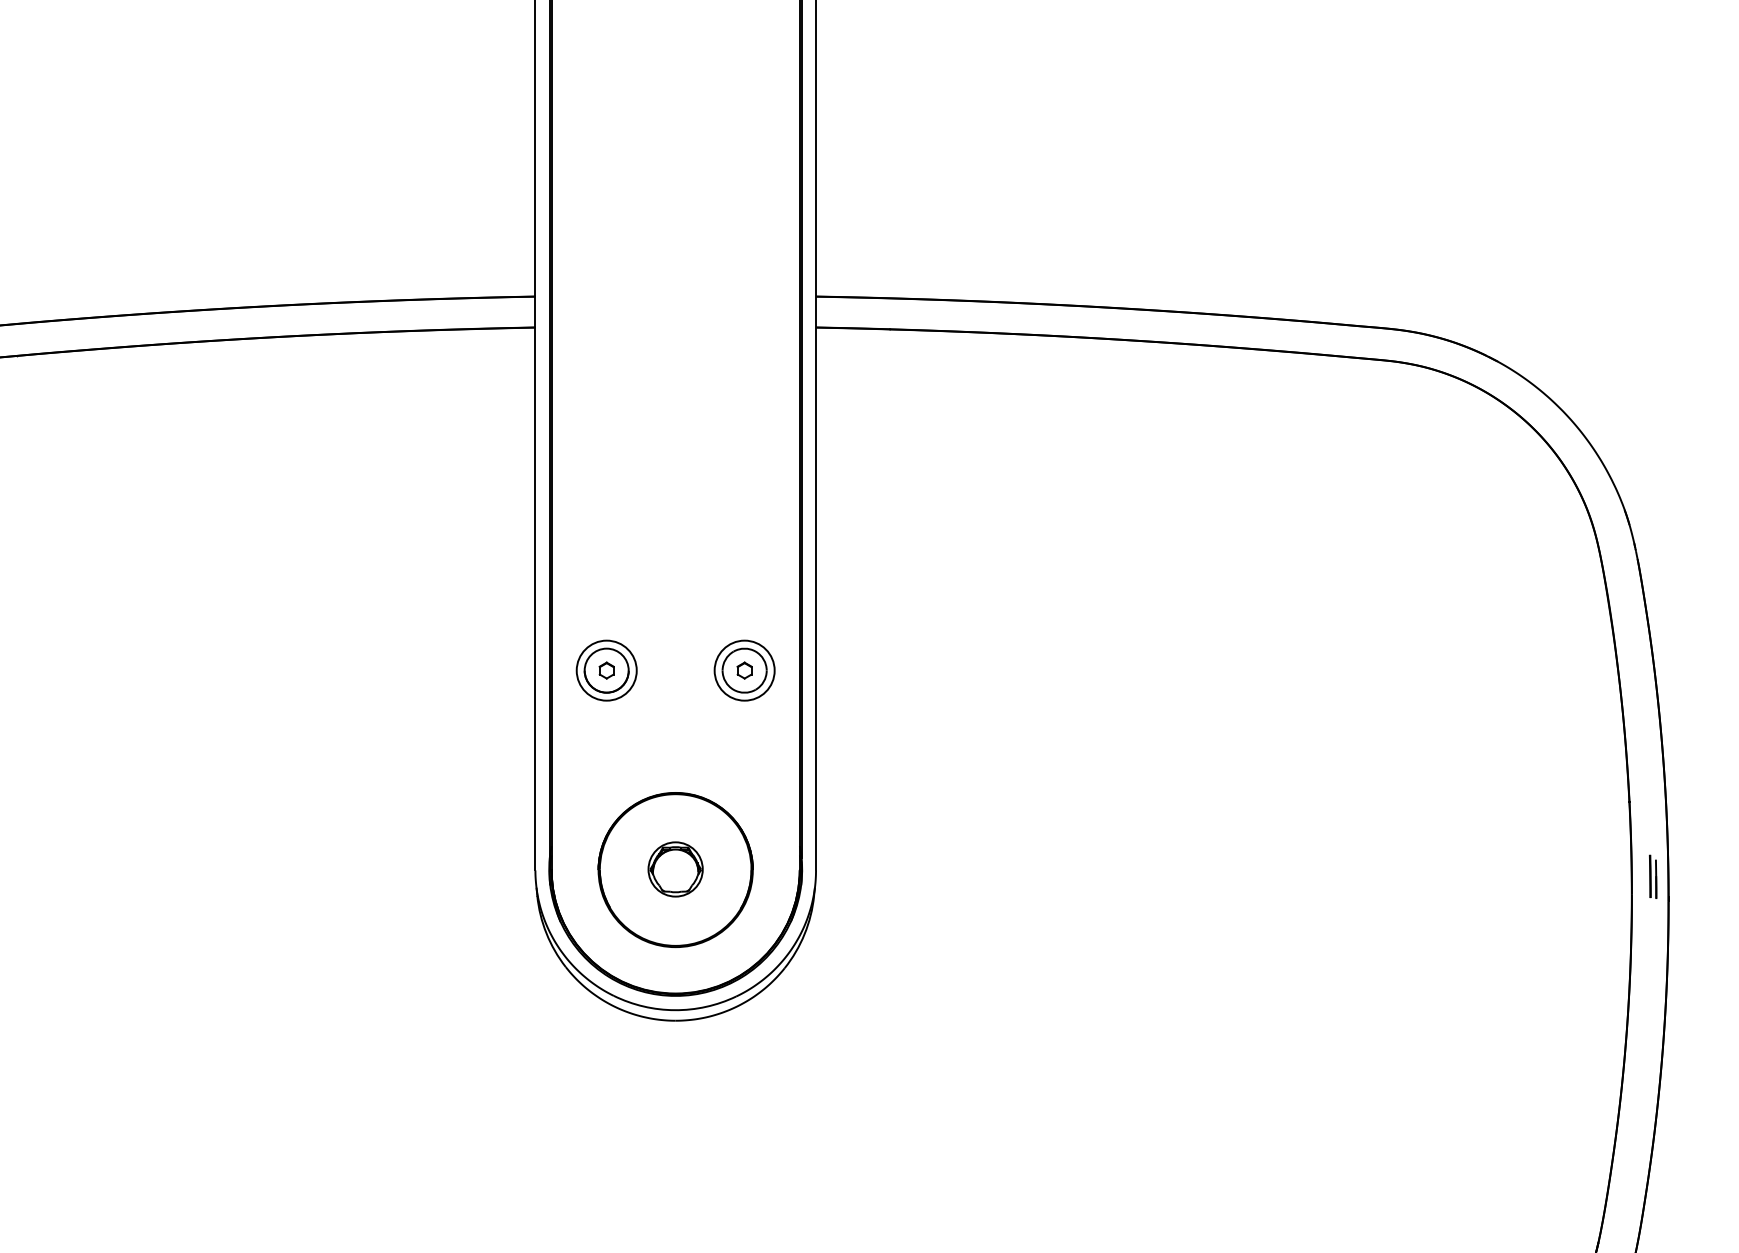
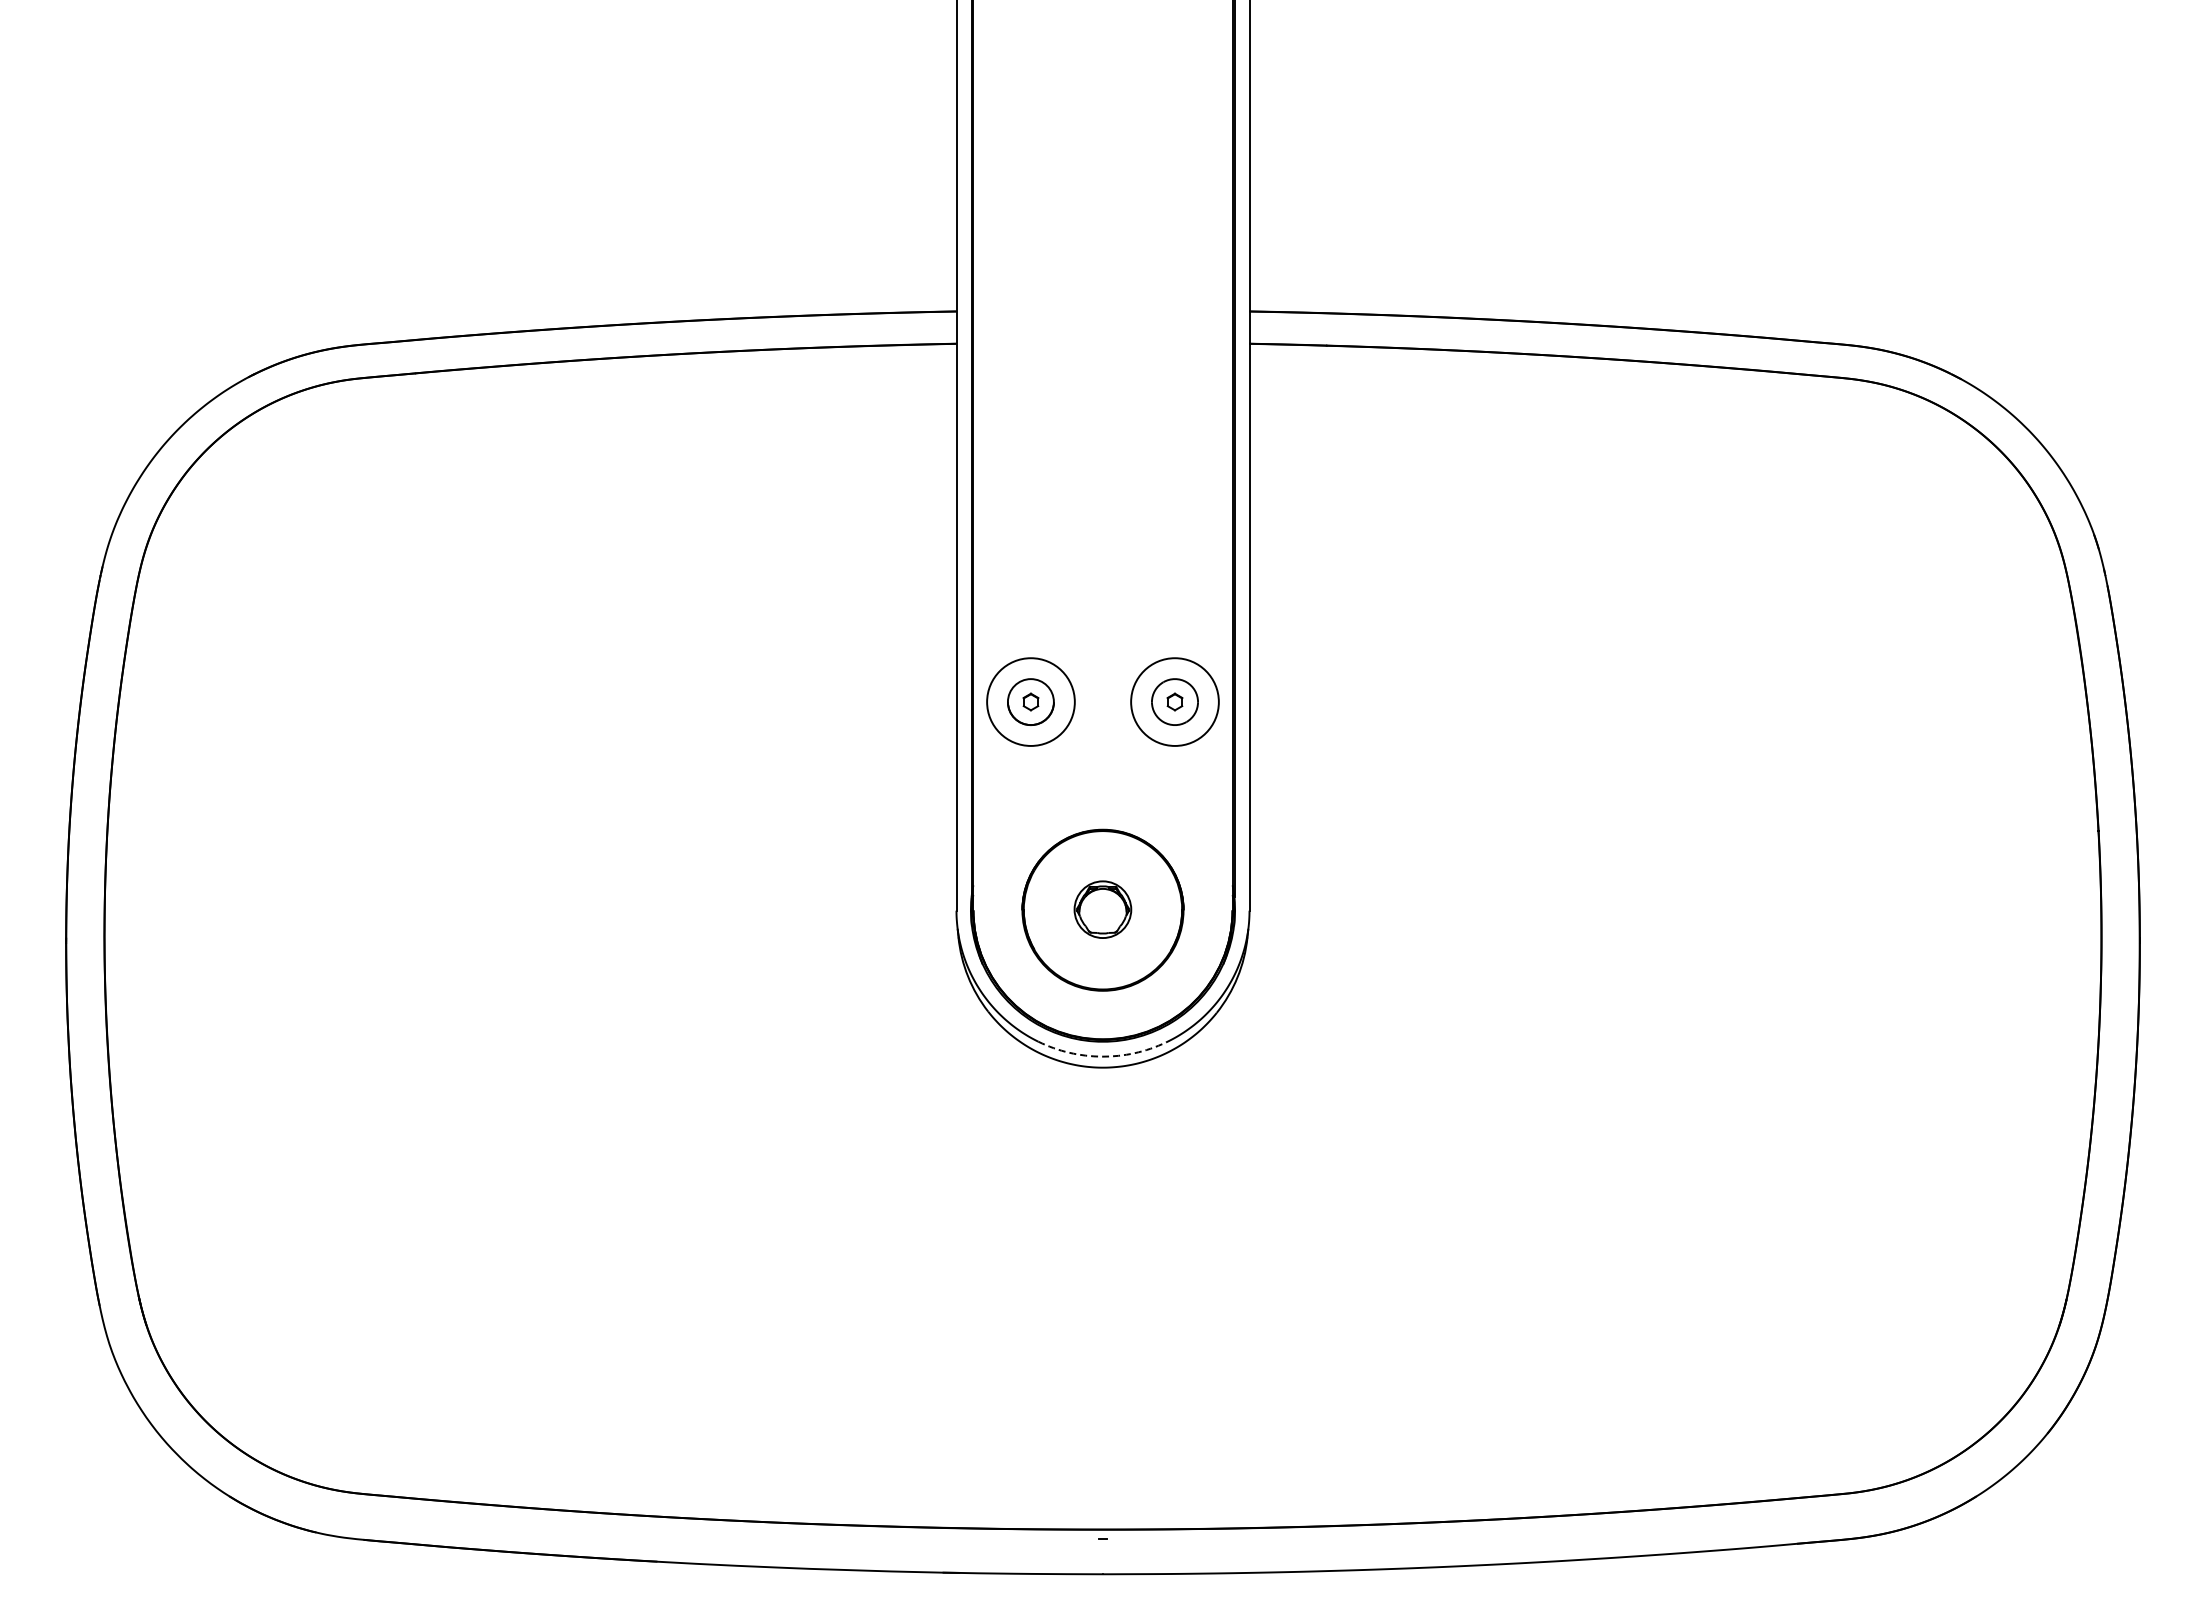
circle: (606, 670) -> (1030, 701), size x1.4
circle: (744, 670) -> (1174, 701), size x1.4
part: (1652, 876) -> (2123, 917), removed
arc: (675, 1010) -> (1102, 1056), solid -> dashed

